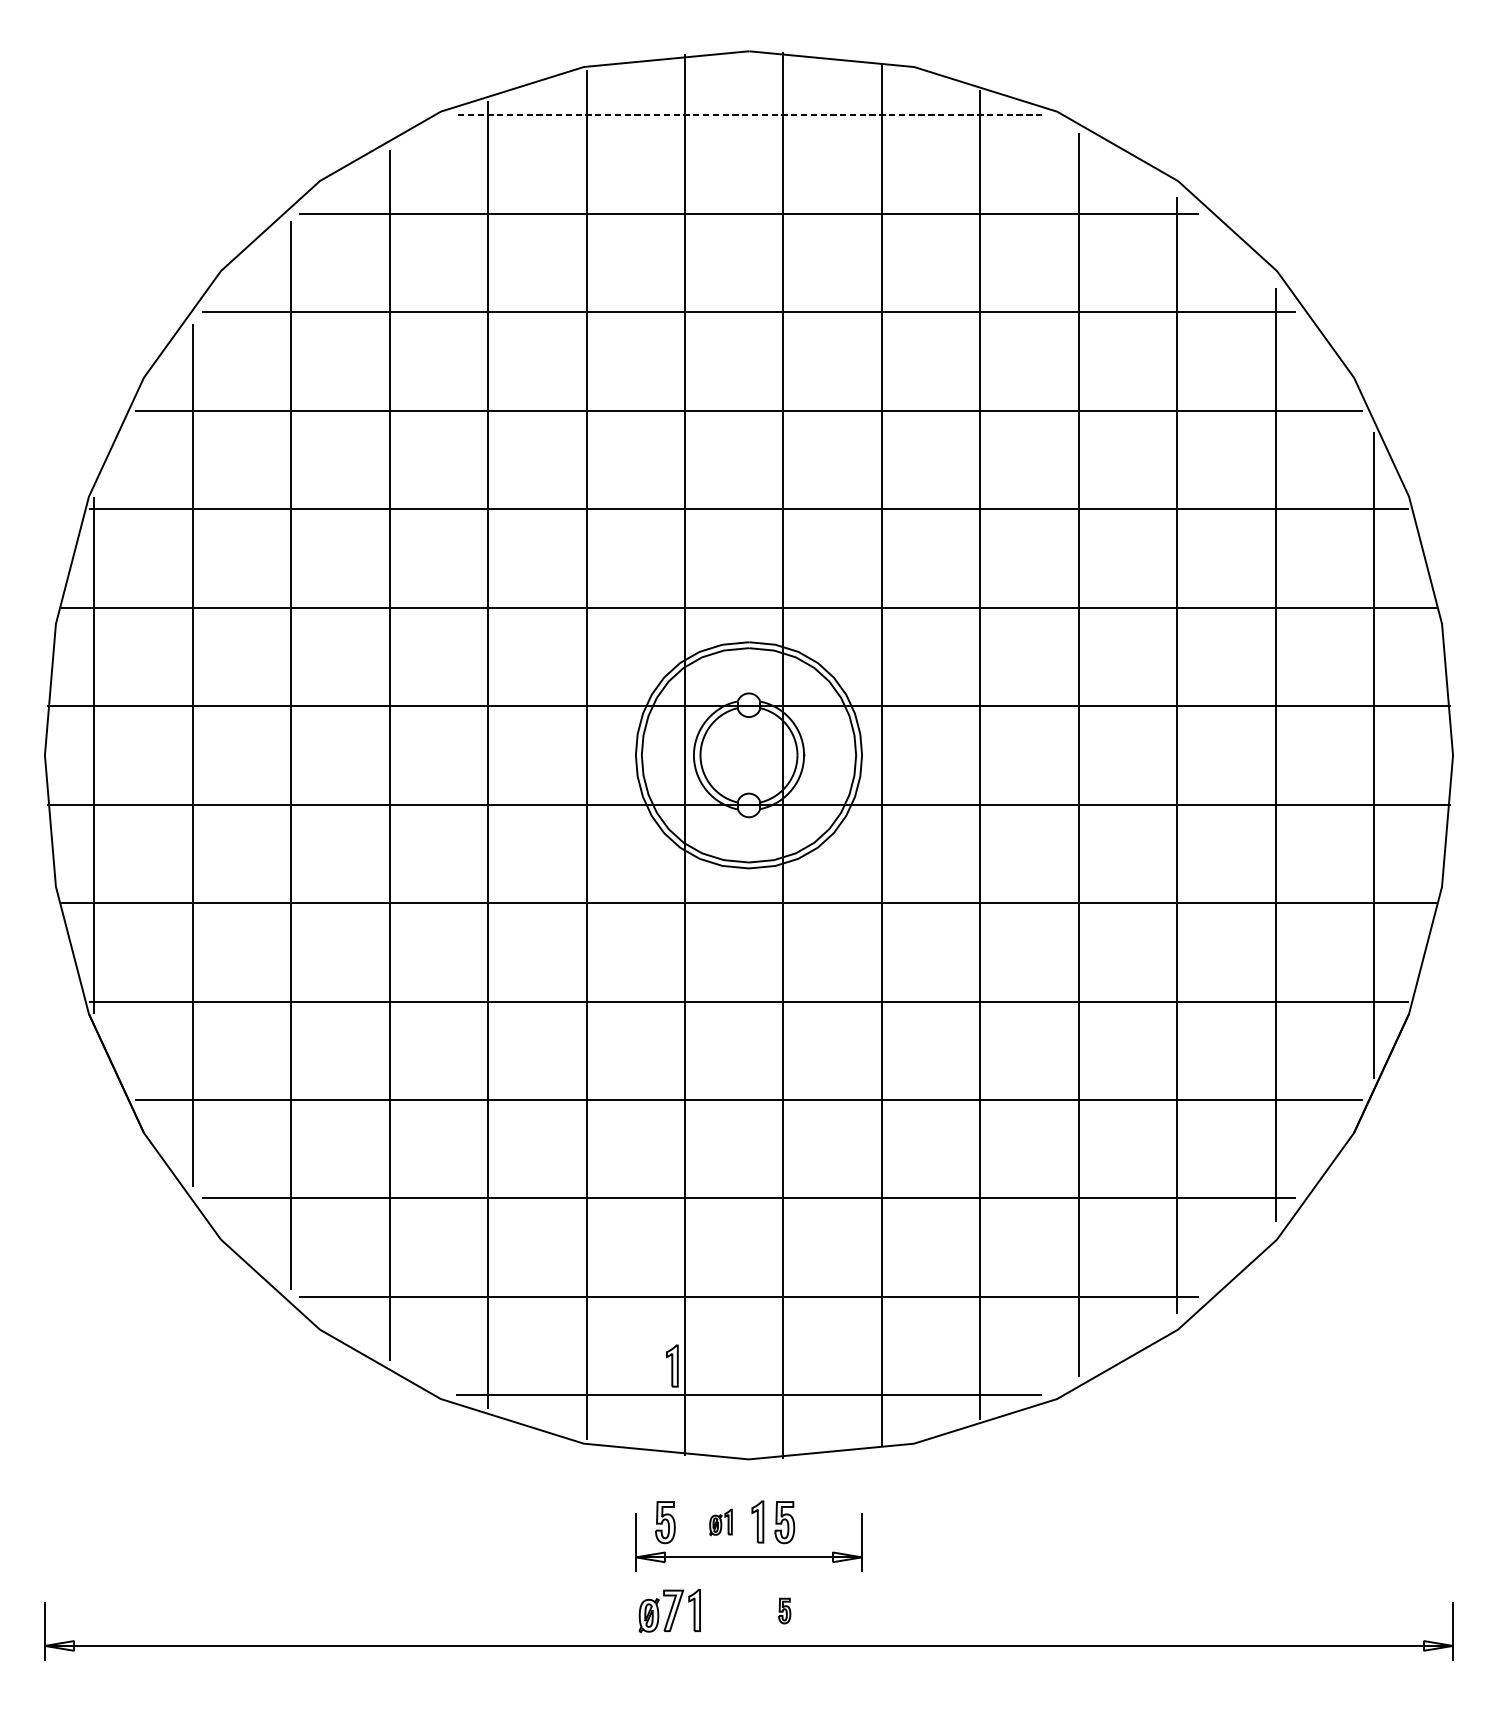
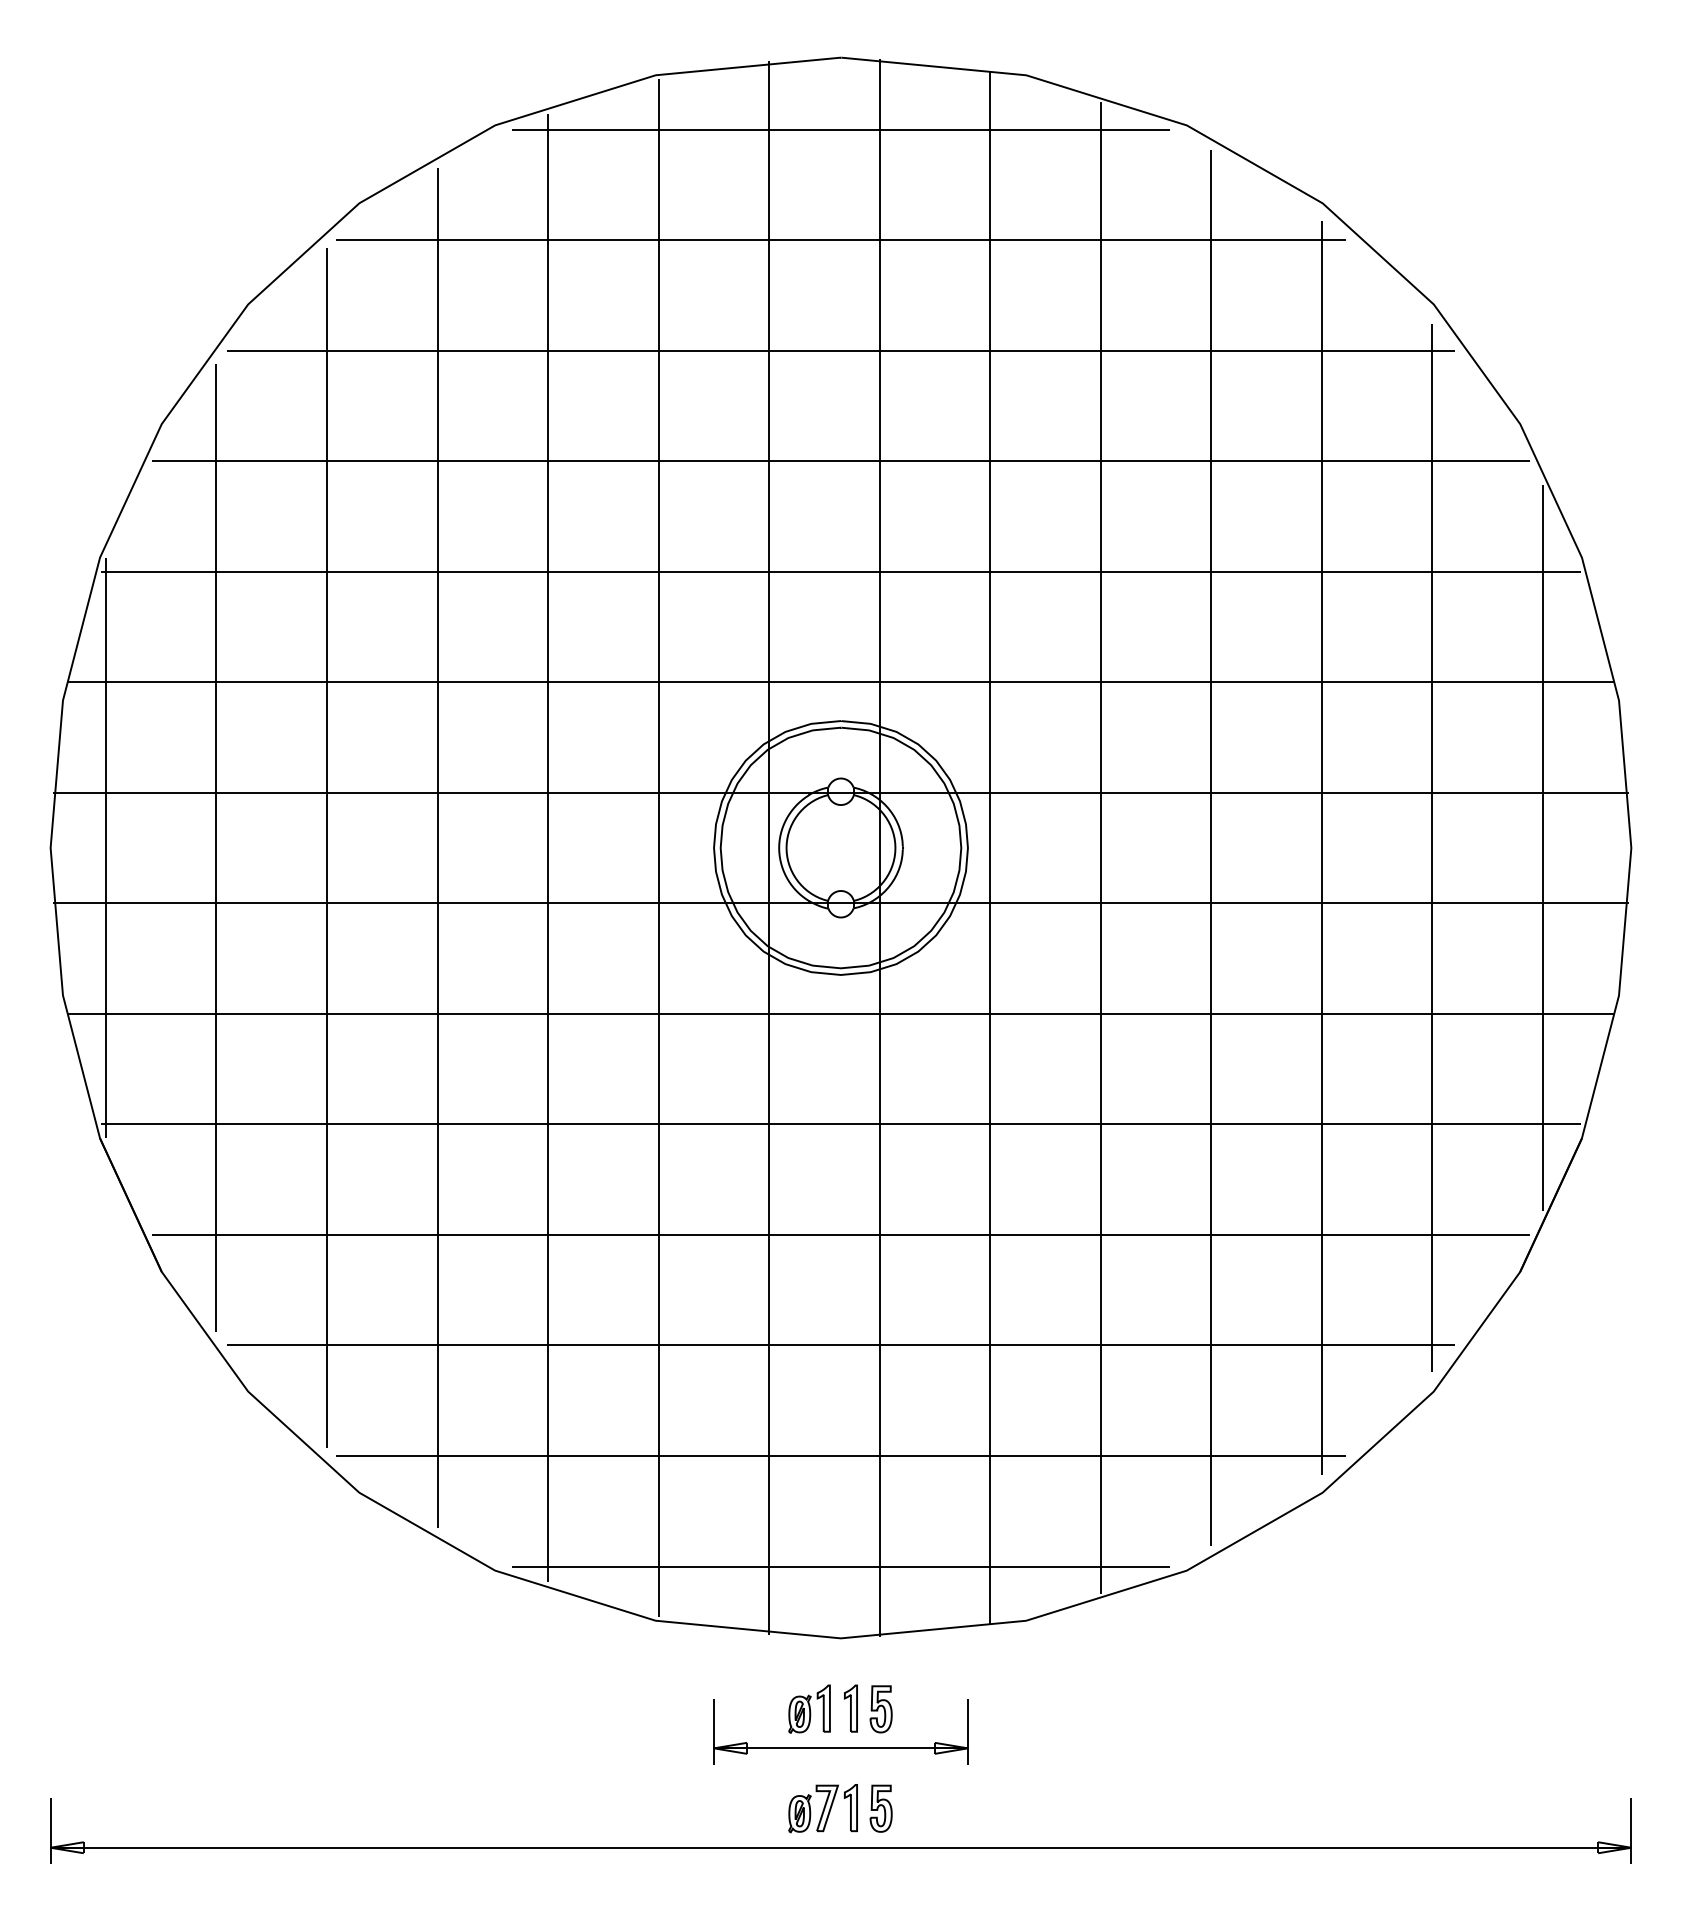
line: (748, 115) -> (840, 129), dashed -> solid
part: (671, 1365) -> (754, 1533), removed
part: (720, 1521) -> (809, 1708), size x1.67
part: (664, 1522) -> (746, 1709), removed
part: (669, 1610) -> (822, 1808), moved
part: (784, 1610) -> (880, 1808), size x1.67

